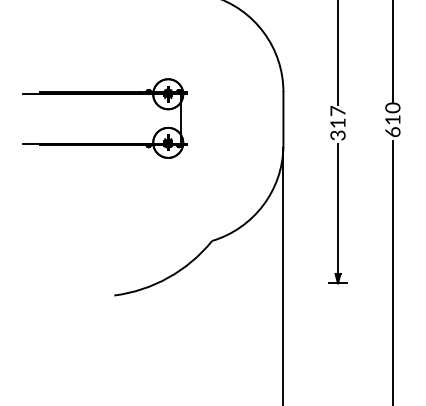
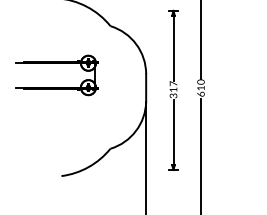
part: (104, 94) -> (56, 63), moved

